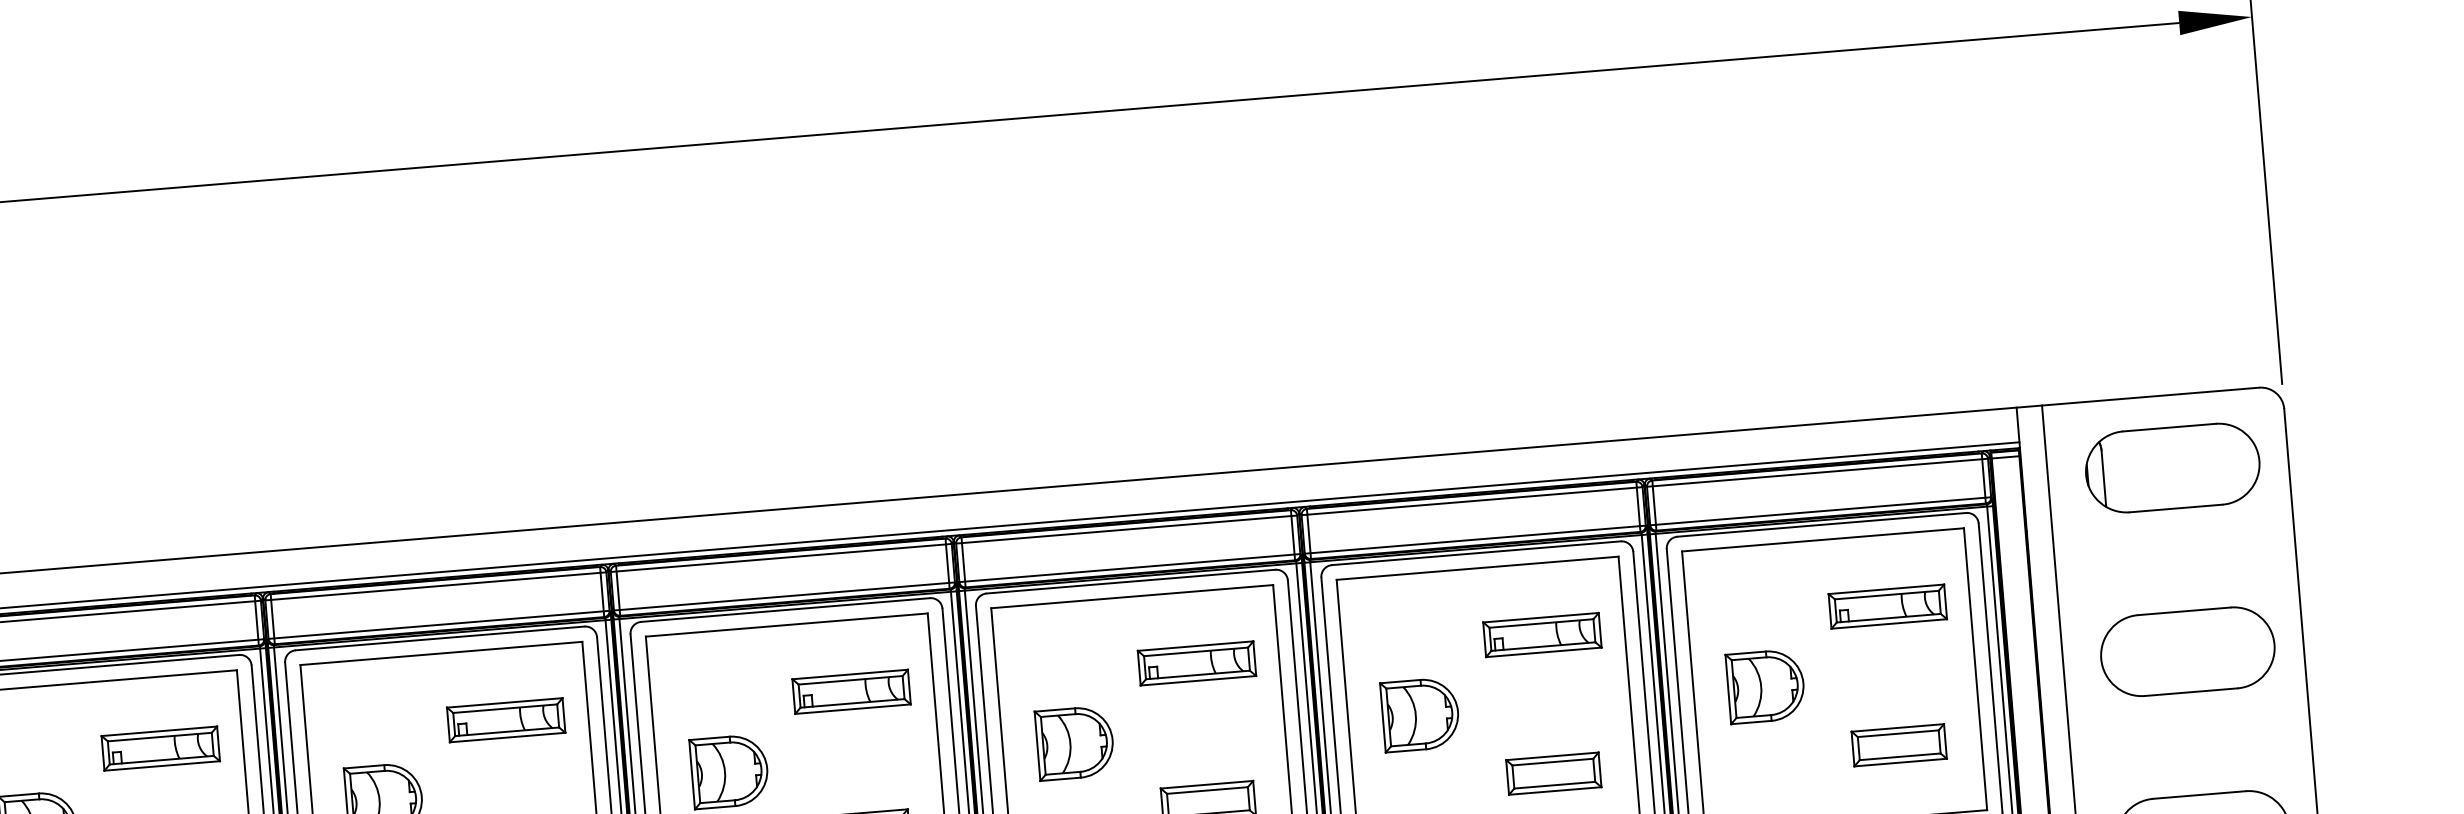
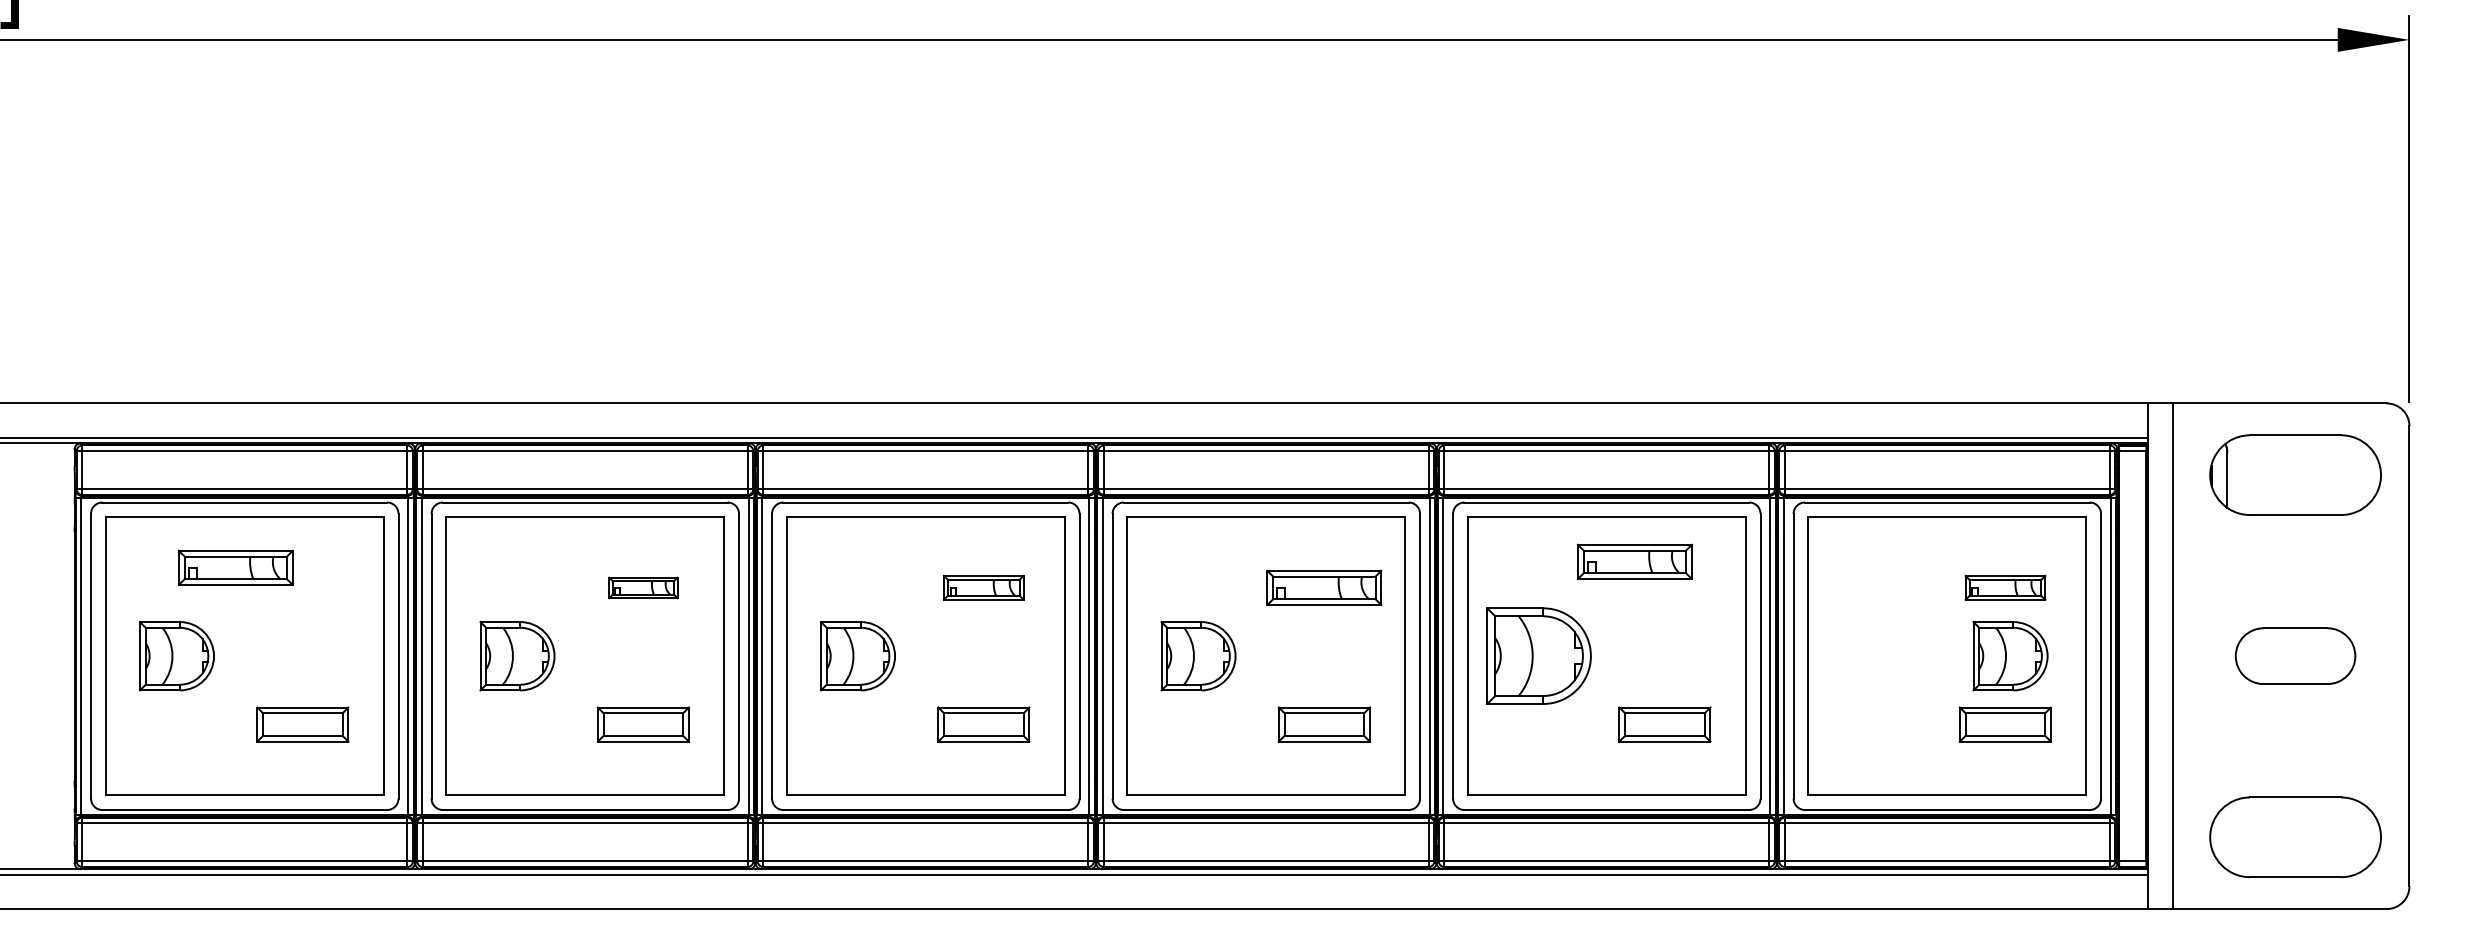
part: (1887, 606) -> (2005, 587), size x0.7
part: (1541, 634) -> (1634, 561), moved
part: (2187, 651) -> (2295, 655), size x0.7
part: (1765, 686) -> (2010, 656), moved
part: (851, 691) -> (983, 587), size x0.7
part: (1419, 715) -> (1538, 656), size x1.4
part: (506, 719) -> (643, 587), size x0.6
part: (160, 748) -> (235, 567), moved

